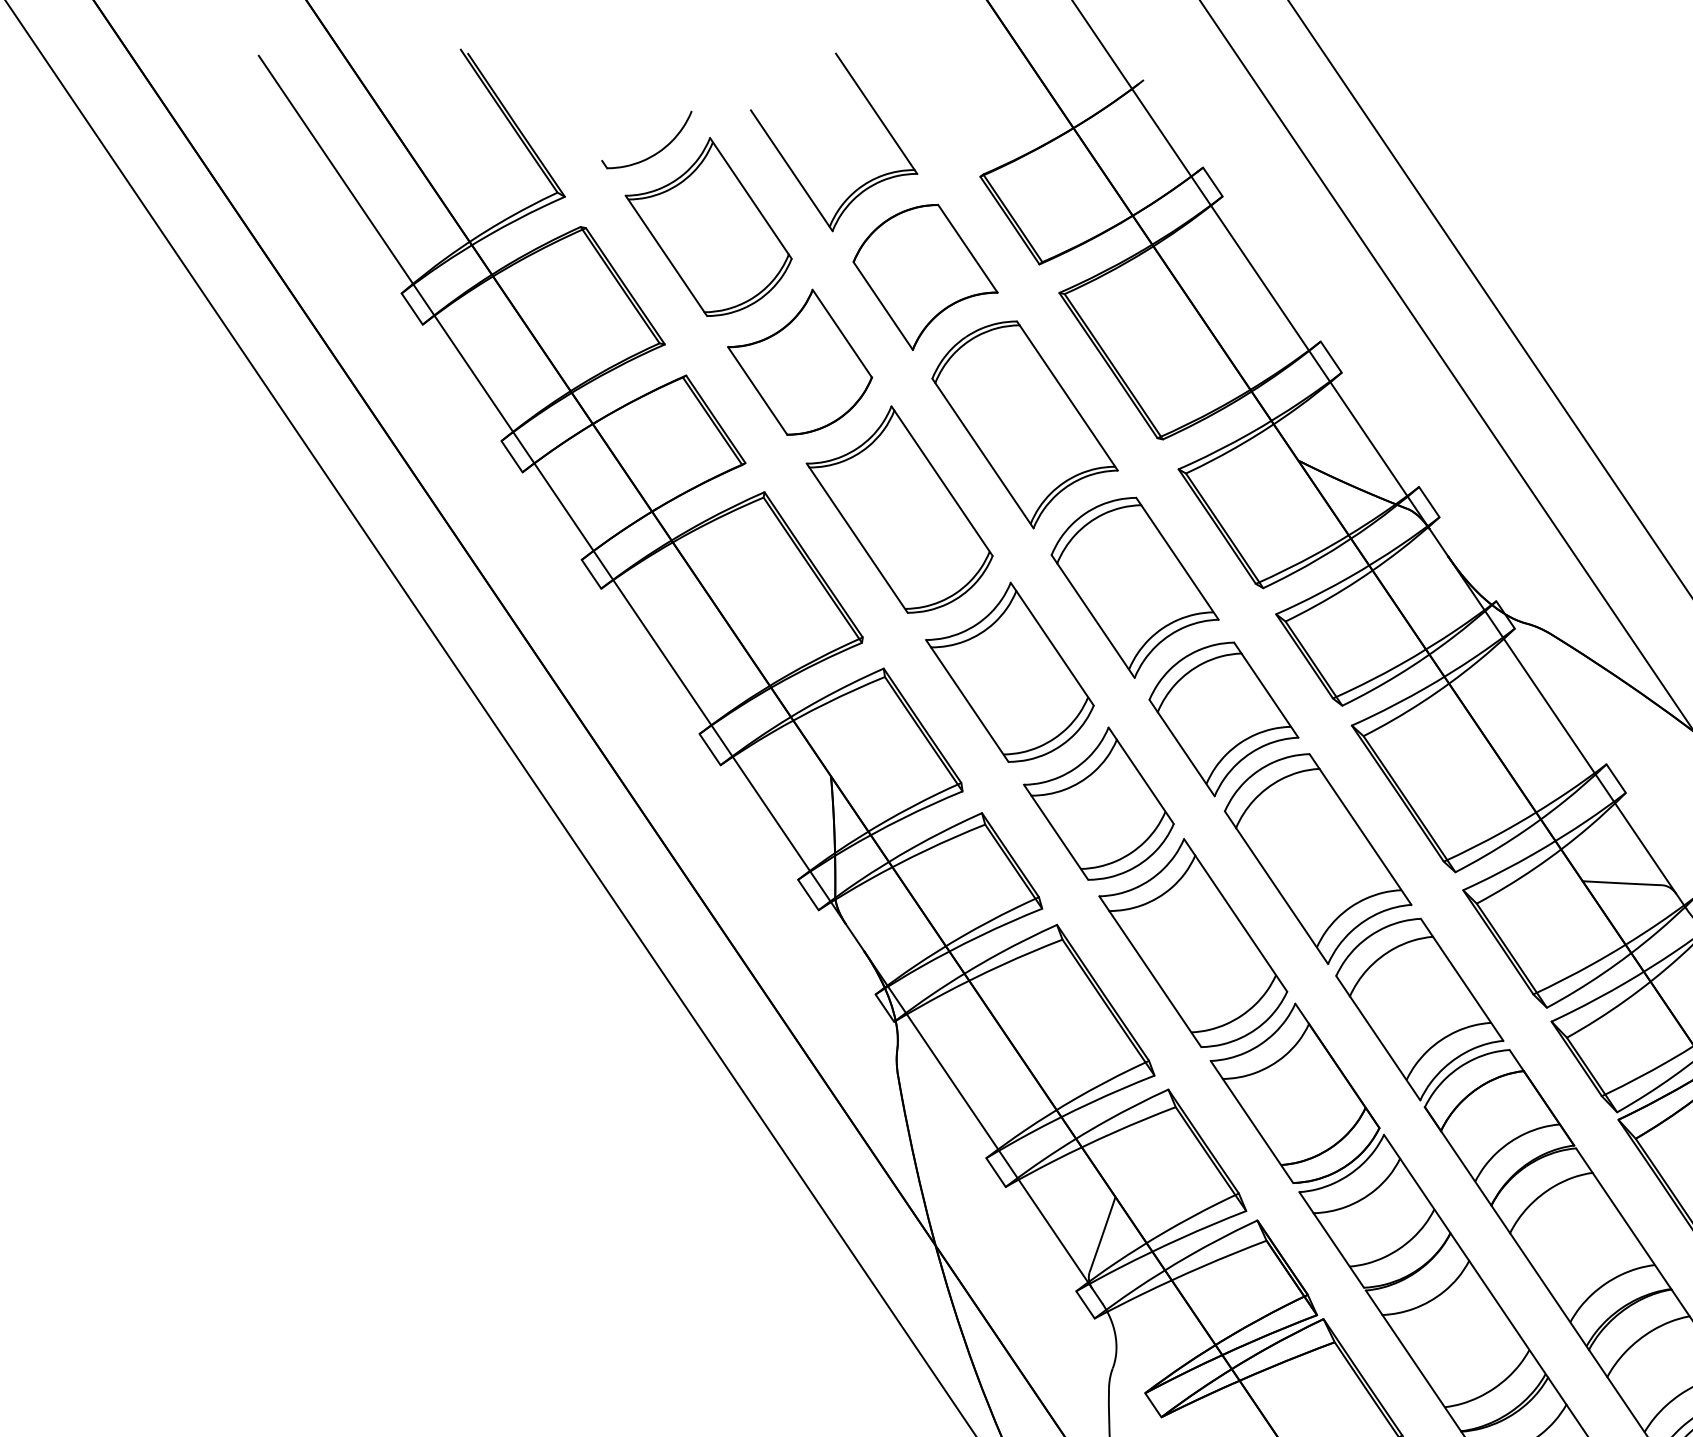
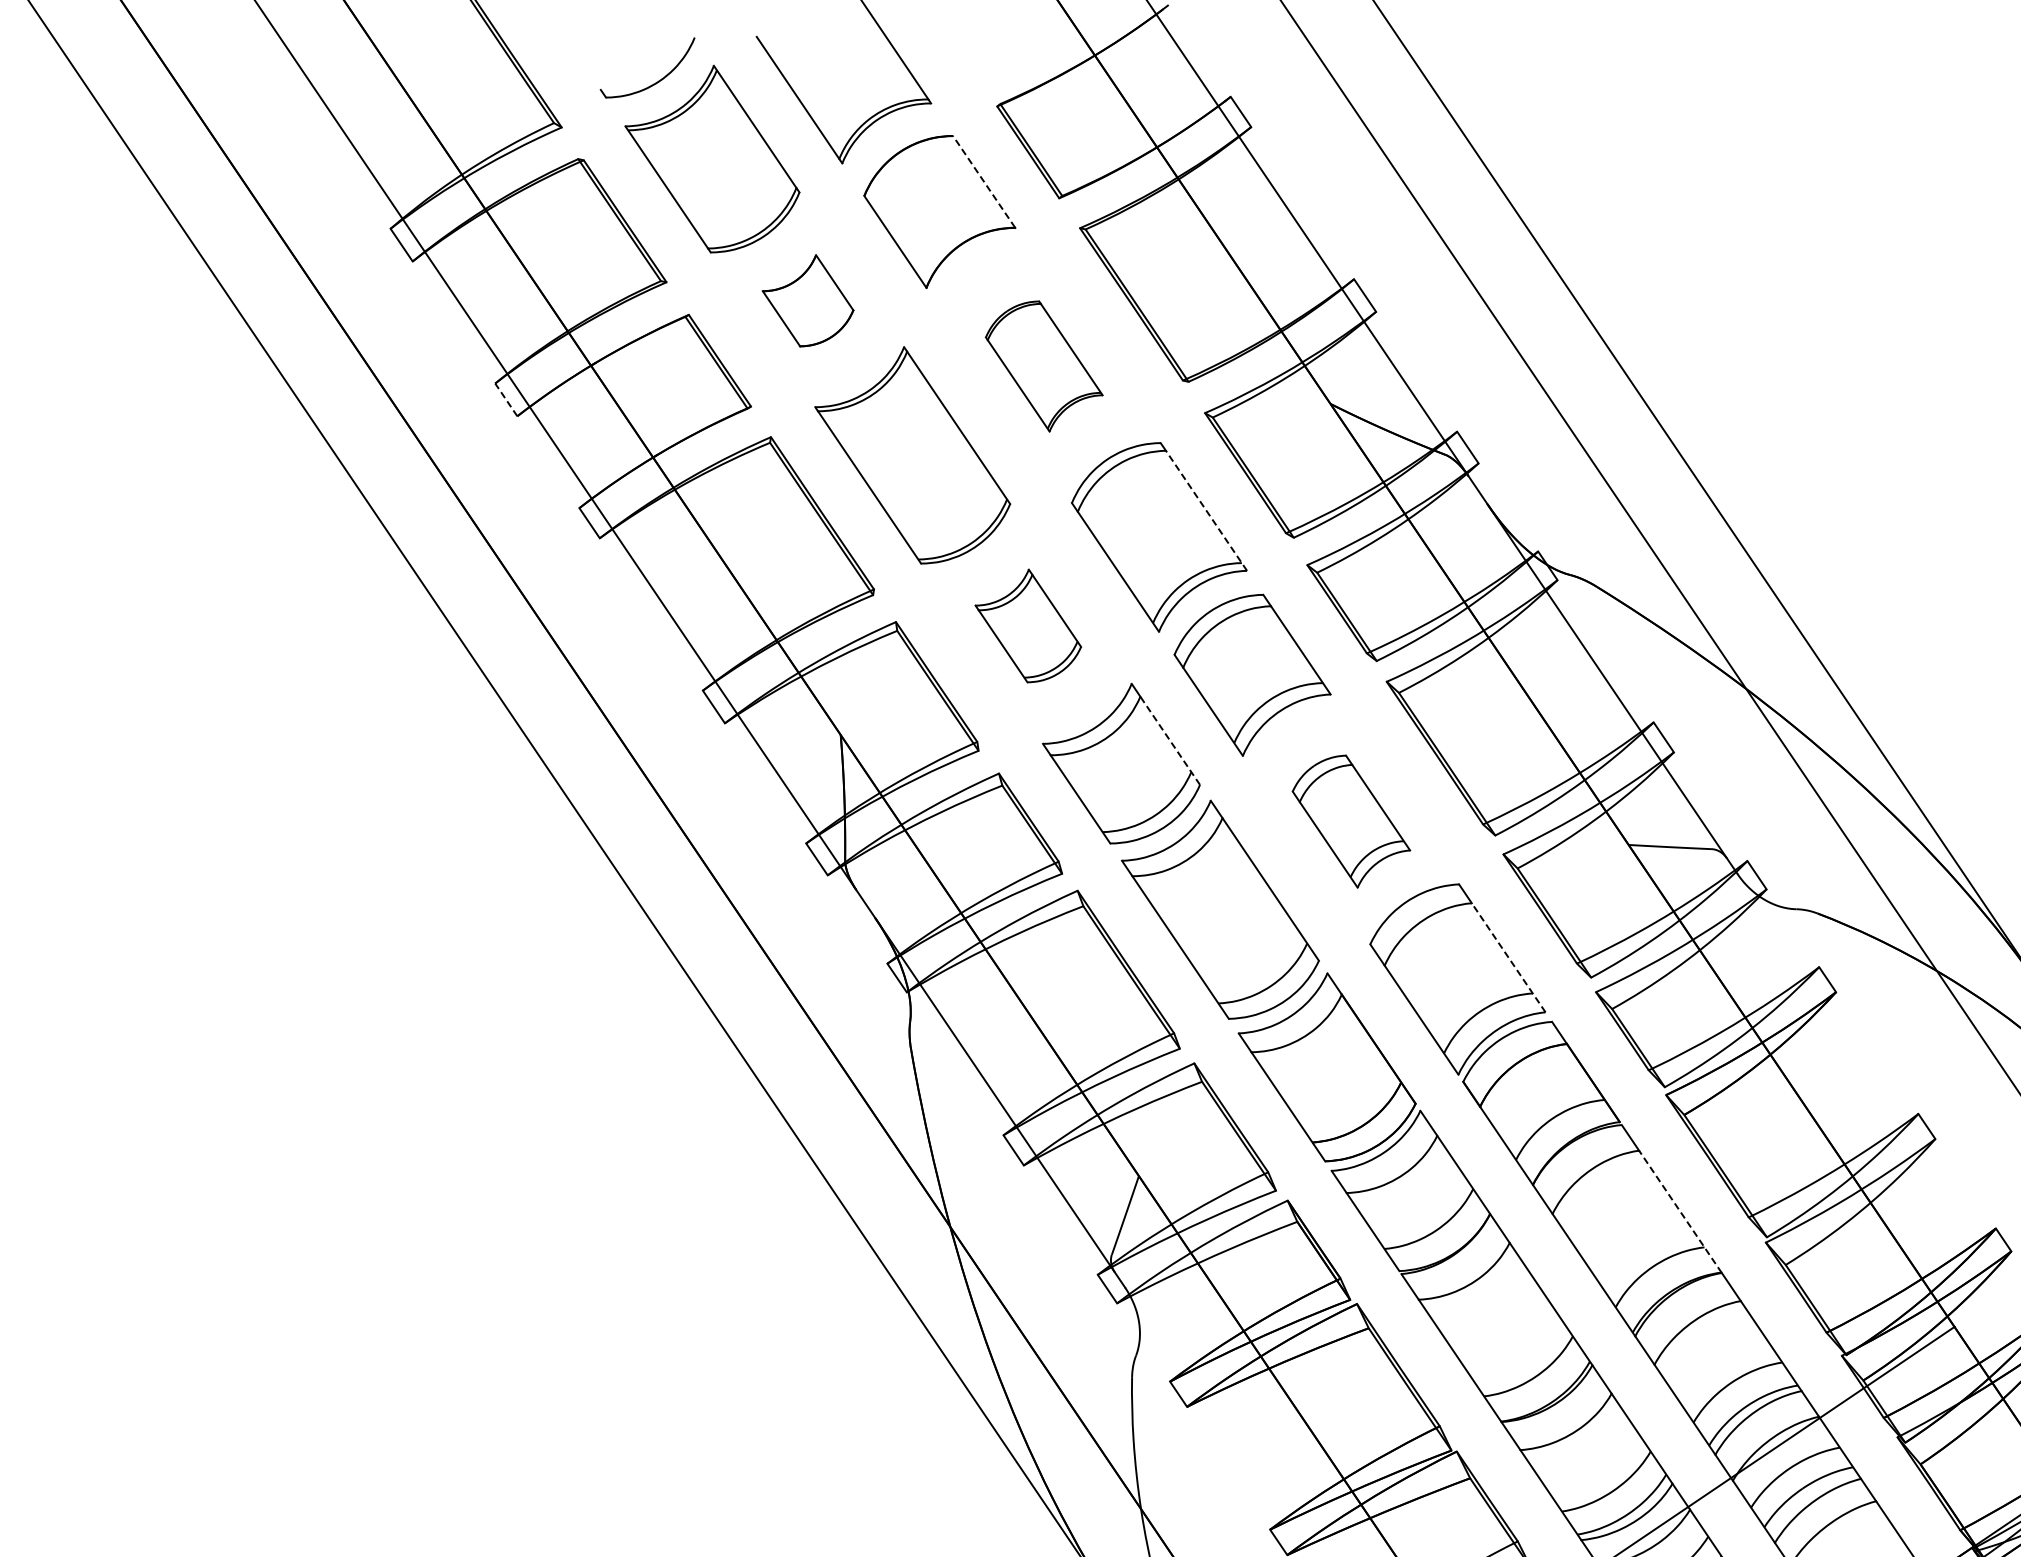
line: (967, 248) -> (983, 181), solid -> dashed
part: (799, 361) -> (807, 300), size x0.6
part: (1025, 424) -> (1044, 366), size x0.6
line: (512, 456) -> (506, 399), solid -> dashed
line: (1179, 562) -> (1206, 510), solid -> dashed
part: (1010, 671) -> (1028, 625), size x0.6
line: (1144, 781) -> (1169, 740), solid -> dashed
part: (1318, 858) -> (1351, 821), size x0.6
line: (1468, 988) -> (1508, 957), solid -> dashed
line: (1632, 1230) -> (1680, 1211), solid -> dashed

